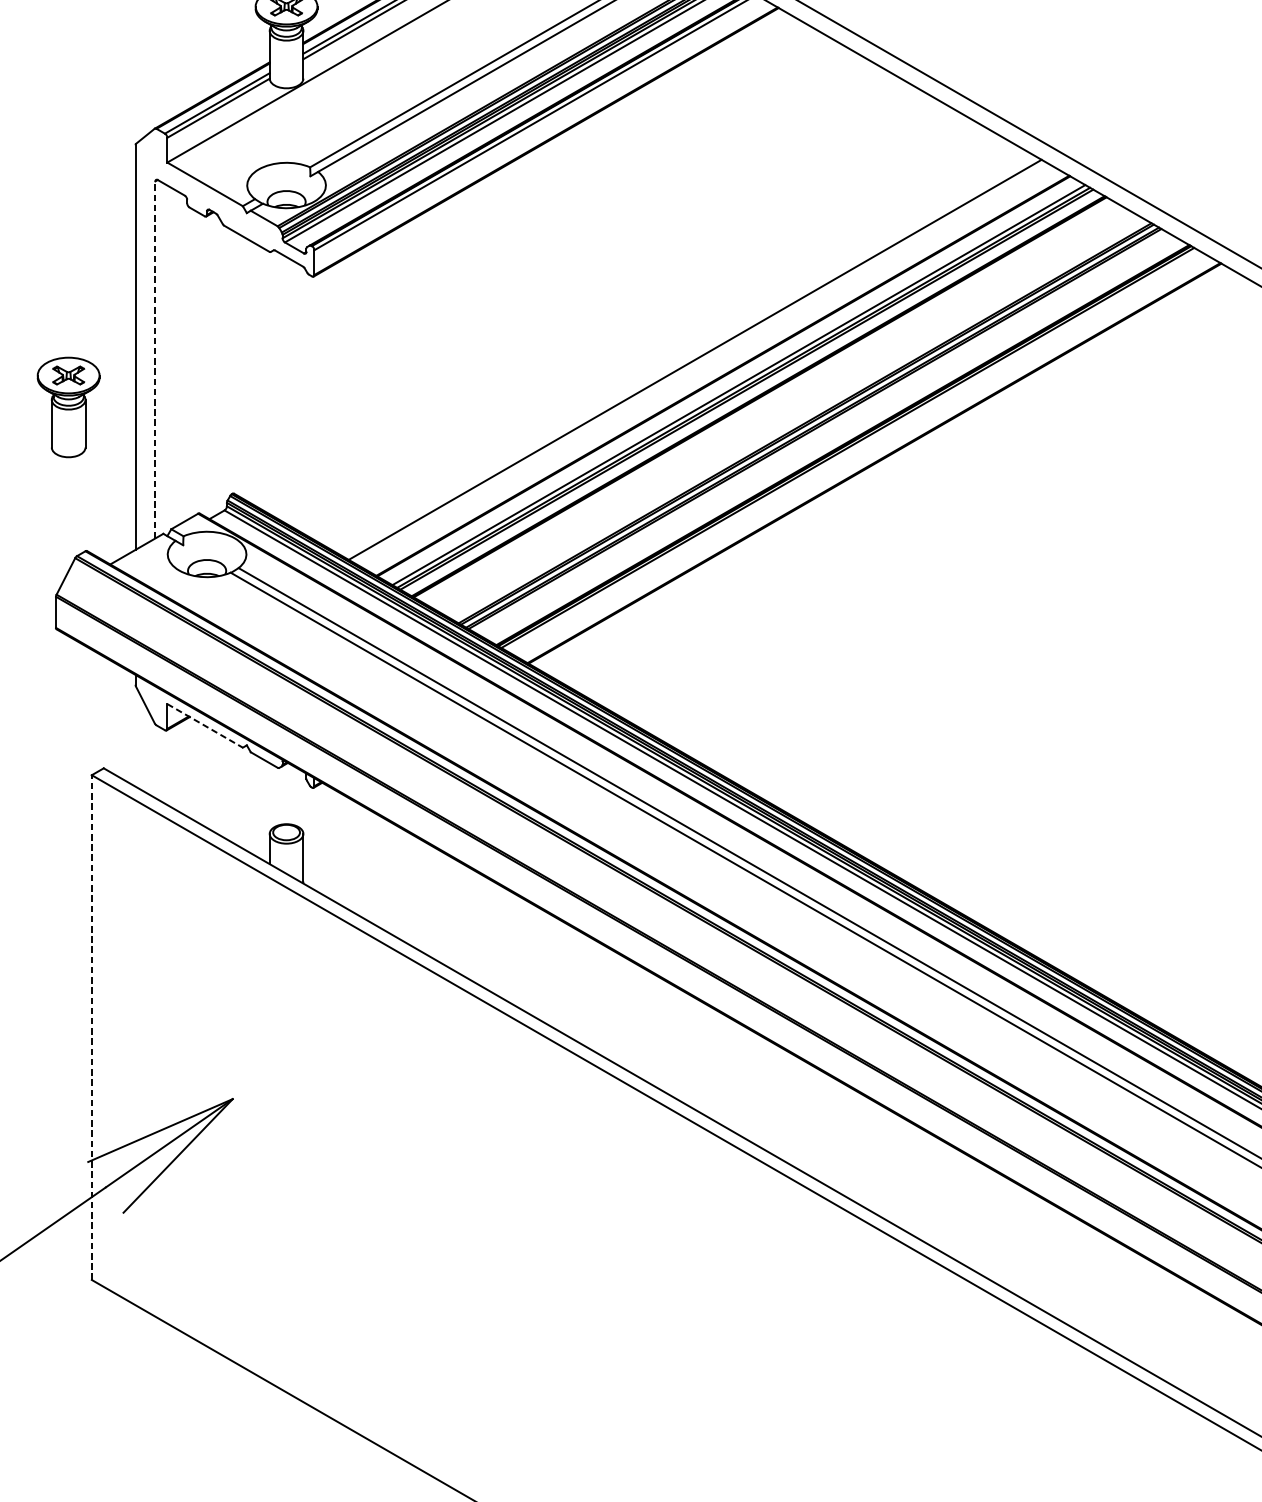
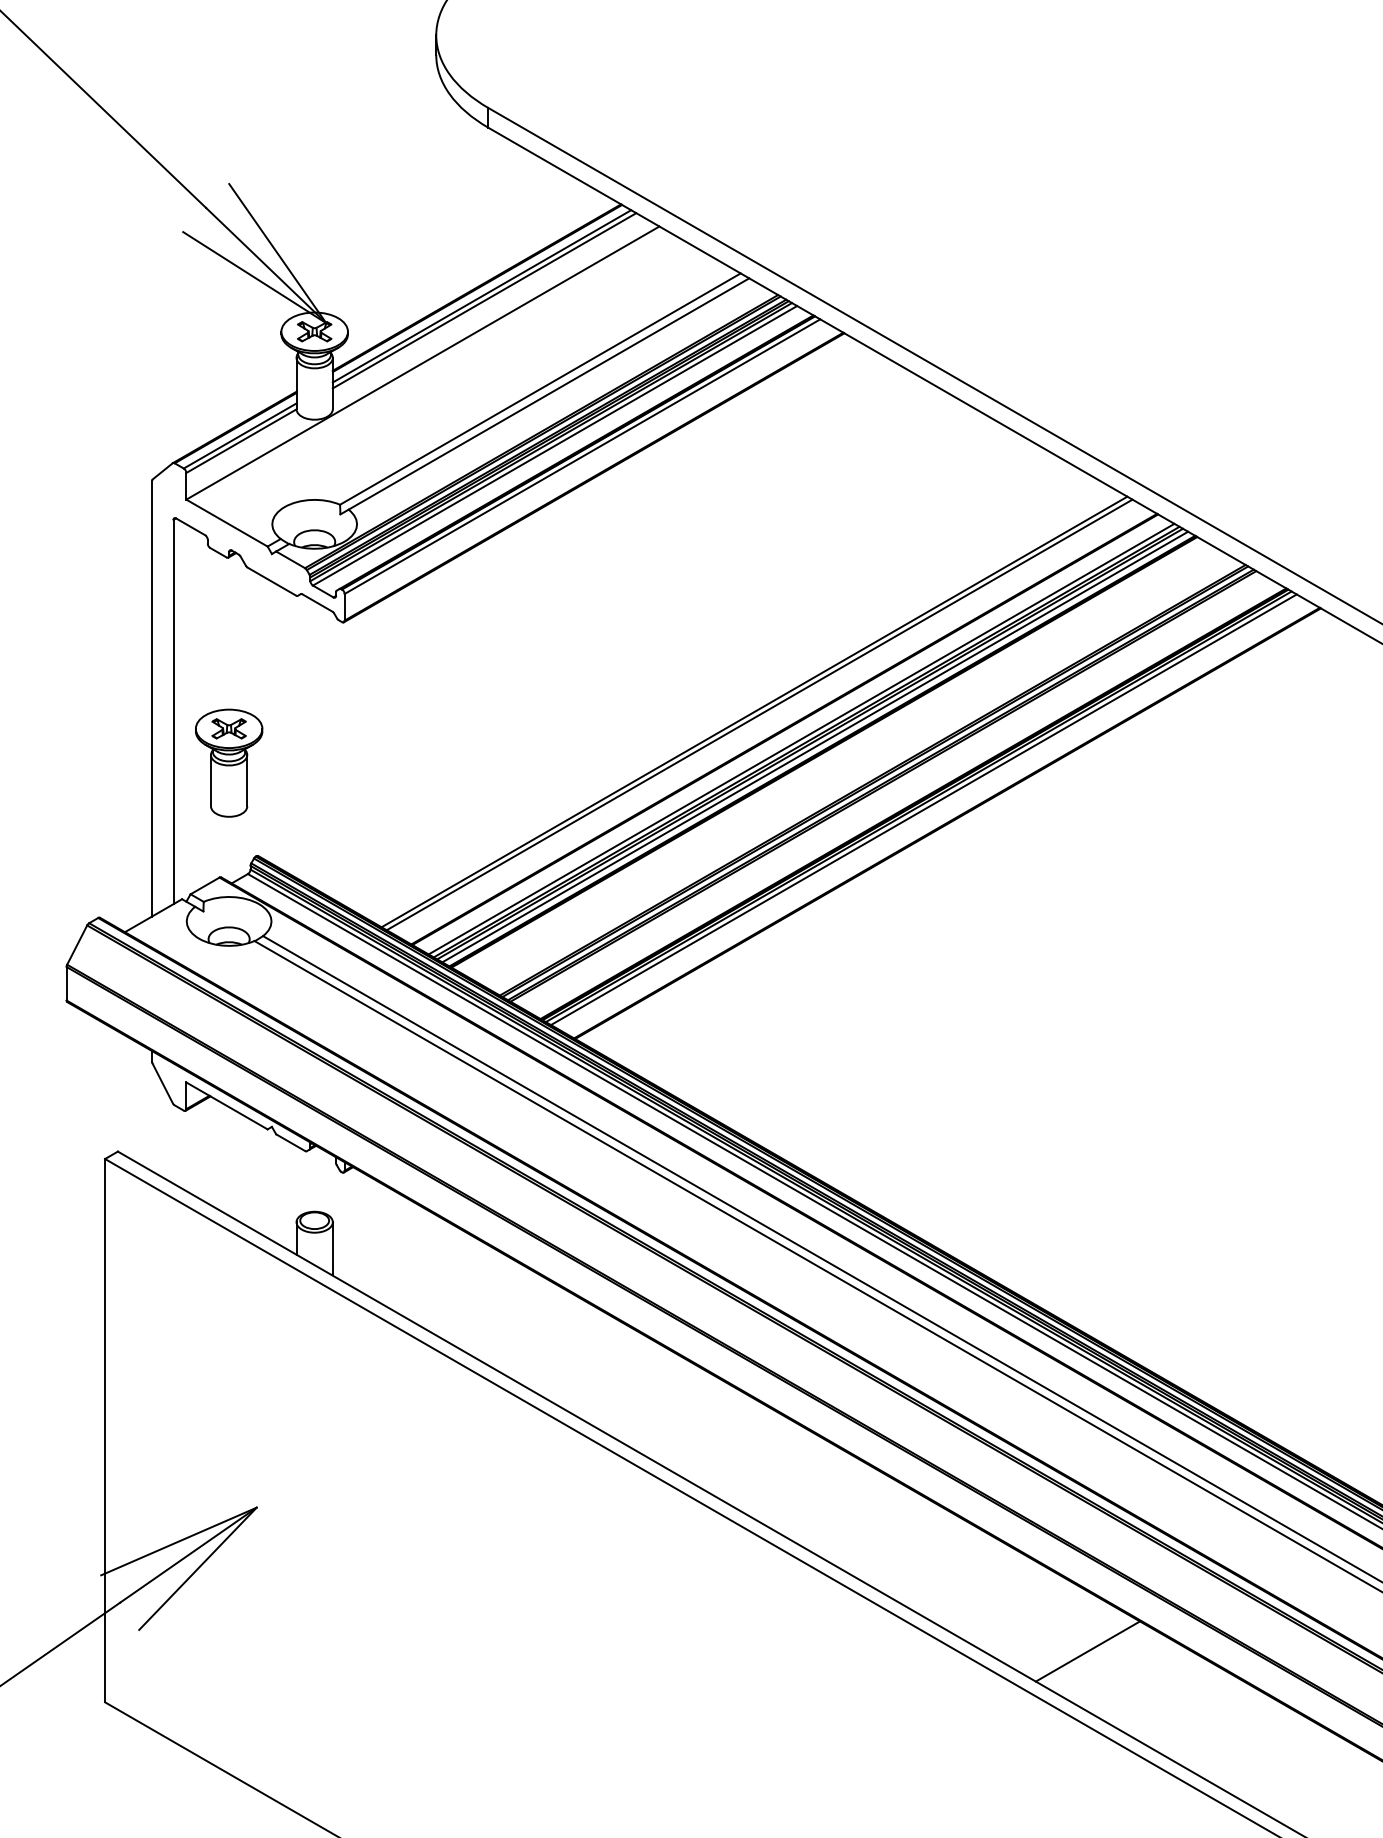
line: (155, 359) -> (173, 711), dashed -> solid
line: (699, 362) -> (759, 714), added
line: (751, 391) -> (815, 746), added
part: (68, 406) -> (229, 762), moved
line: (852, 450) -> (923, 809), added
line: (205, 725) -> (227, 1105), dashed -> solid
line: (92, 1027) -> (105, 1430), dashed -> solid
line: (1004, 1232) -> (1087, 1651), added

